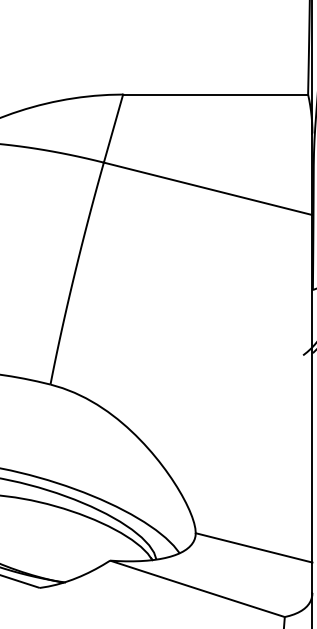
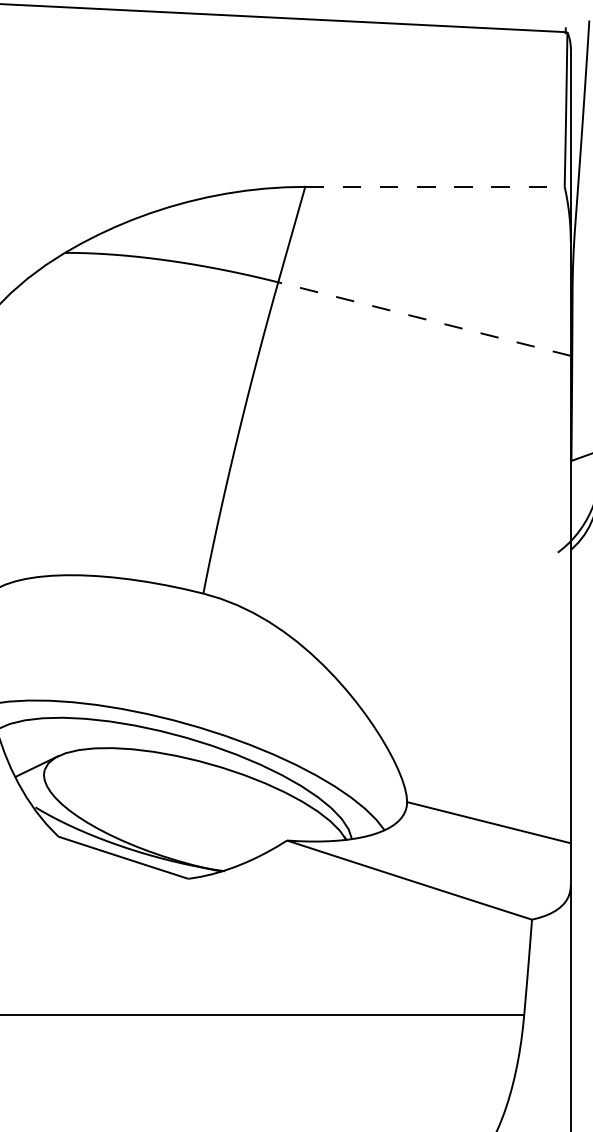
line: (215, 94) -> (434, 186), solid -> dashed
line: (208, 189) -> (424, 319), solid -> dashed

